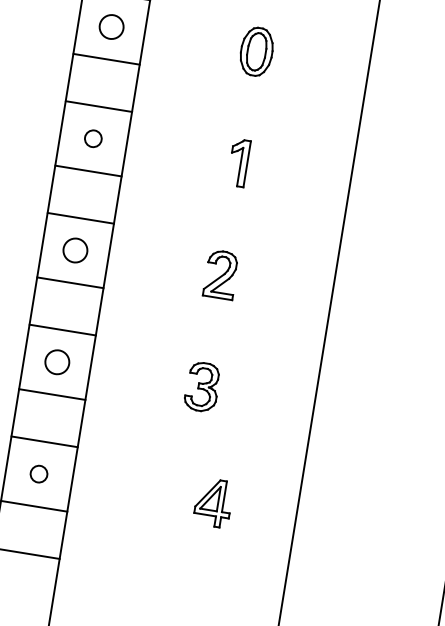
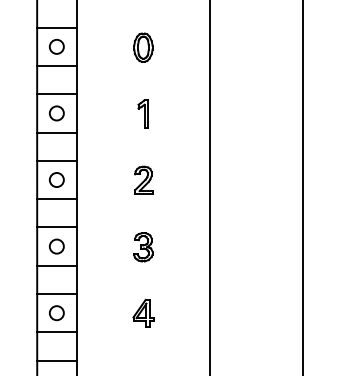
circle: (92, 138) -> (56, 113), size x1.43
circle: (38, 474) -> (56, 313), size x1.43
part: (213, 501) -> (143, 312), moved

